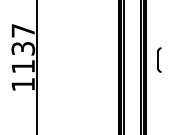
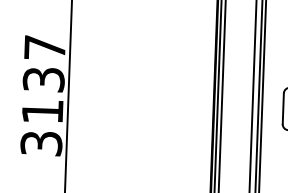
text: (23, 84) -> (41, 143), 1137 -> 3137

